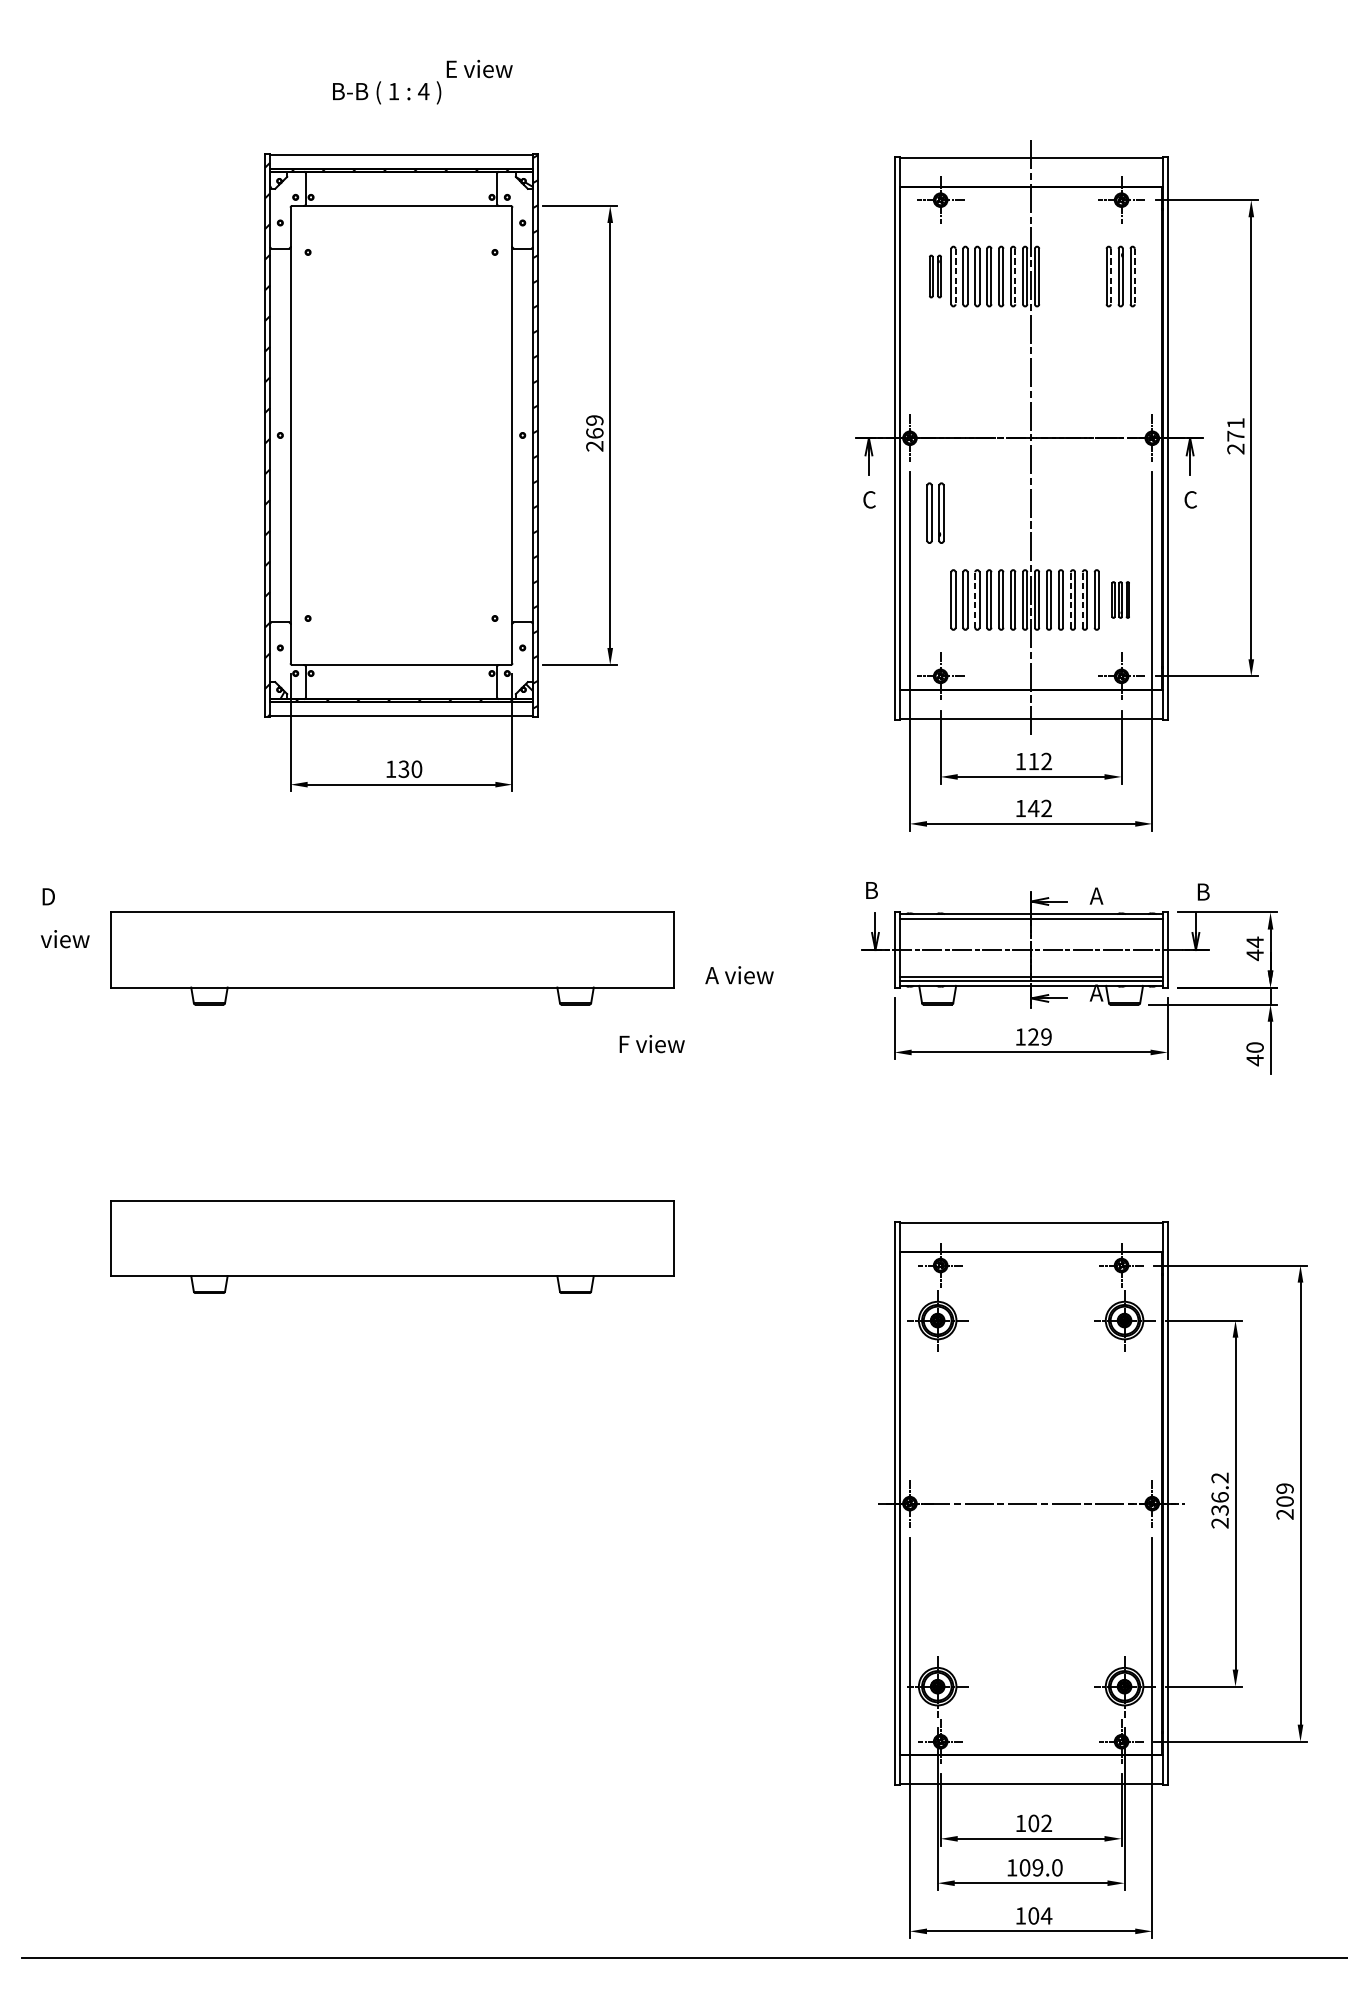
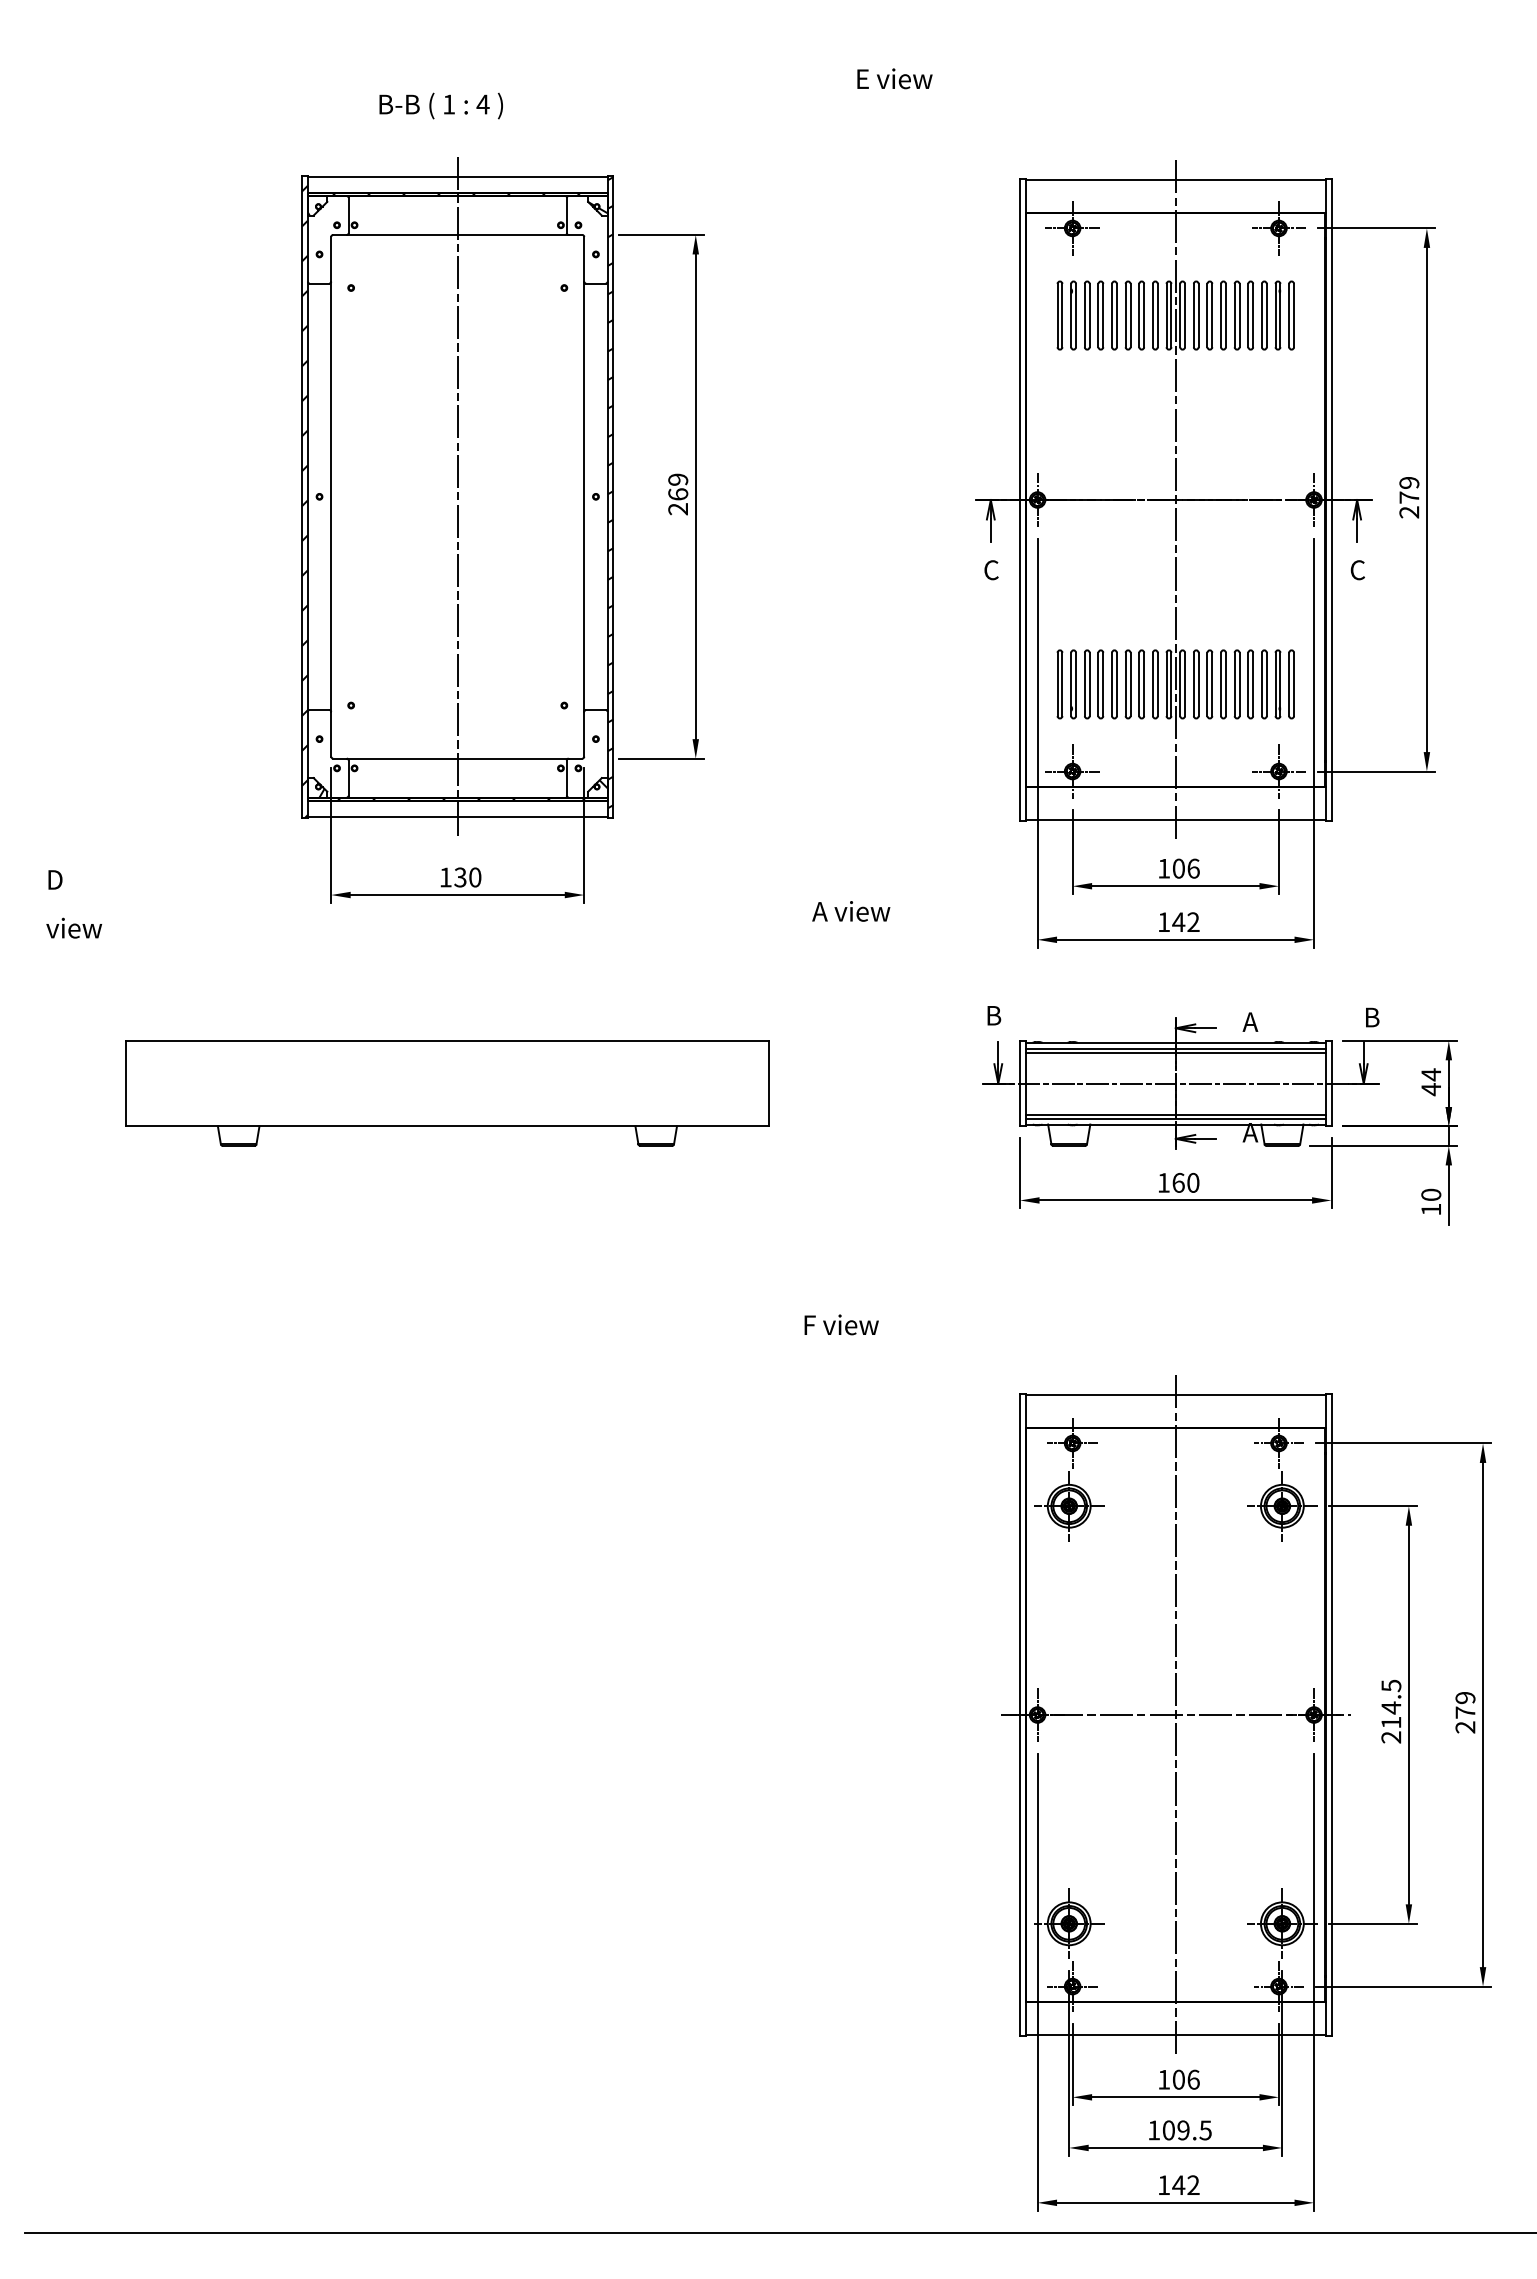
text: (479, 68) -> (894, 78), moved
part: (935, 276) -> (1066, 315), size x1.43
line: (955, 276) -> (1089, 315), dashed -> solid
line: (1015, 276) -> (1157, 315), dashed -> solid
part: (1072, 276) -> (1223, 315), added
line: (1110, 276) -> (1266, 315), dashed -> solid
line: (1135, 276) -> (1294, 315), dashed -> solid
text: (1236, 422) -> (1409, 482), 271 -> 279
line: (401, 435) -> (457, 496), added
part: (935, 513) -> (1066, 684), moved
line: (975, 600) -> (1112, 684), dashed -> solid
line: (1071, 600) -> (1221, 684), dashed -> solid
line: (1082, 600) -> (1234, 684), dashed -> solid
part: (1120, 600) -> (1277, 684), size x1.67
text: (1040, 761) -> (1186, 868), 112 -> 106
text: (65, 918) -> (74, 904), moved
line: (1030, 922) -> (1175, 1052), added
text: (739, 975) -> (851, 911), moved
text: (1039, 1036) -> (1185, 1182), 129 -> 160
text: (652, 1043) -> (841, 1324), moved
text: (1254, 1060) -> (1430, 1209), 40 -> 10
part: (392, 1247) -> (447, 1422), removed
text: (1220, 1493) -> (1391, 1703), 236.2 -> 214.5
text: (1285, 1501) -> (1465, 1712), 209 -> 279
line: (1030, 1503) -> (1175, 1714), added
text: (1046, 1823) -> (1193, 2079), 102 -> 106
text: (1057, 1867) -> (1205, 2130), 109.0 -> 109.5
text: (1040, 1916) -> (1186, 2185), 104 -> 142

